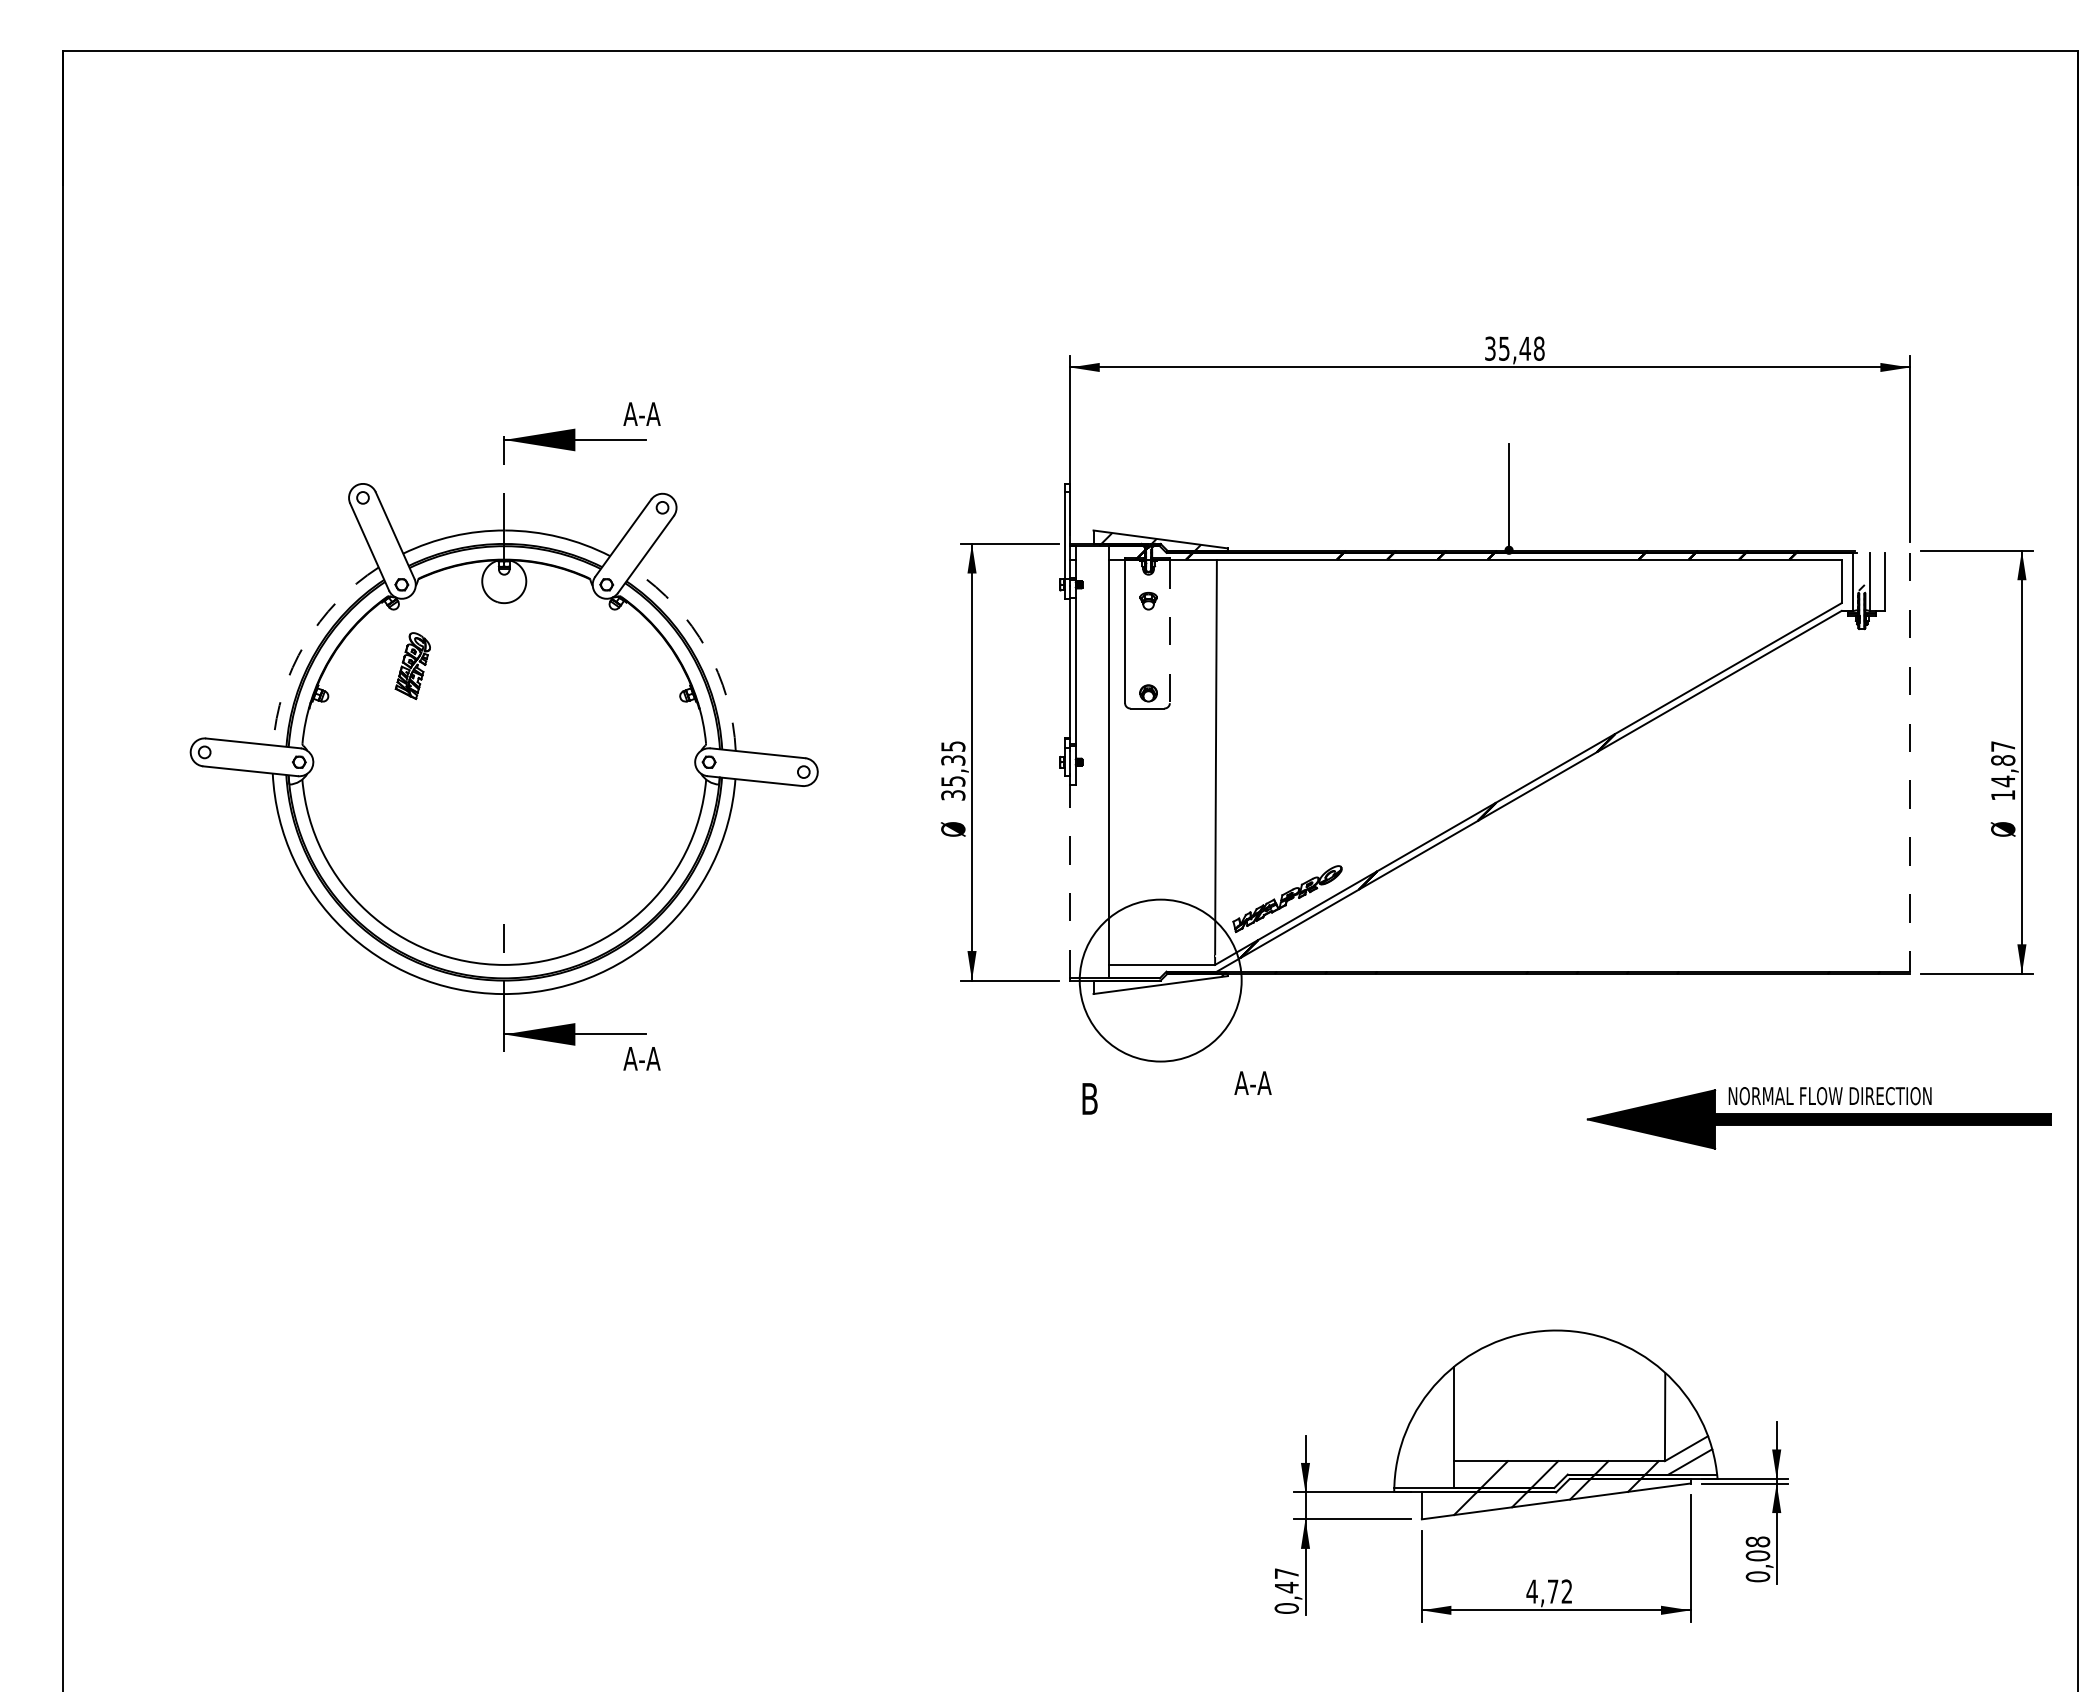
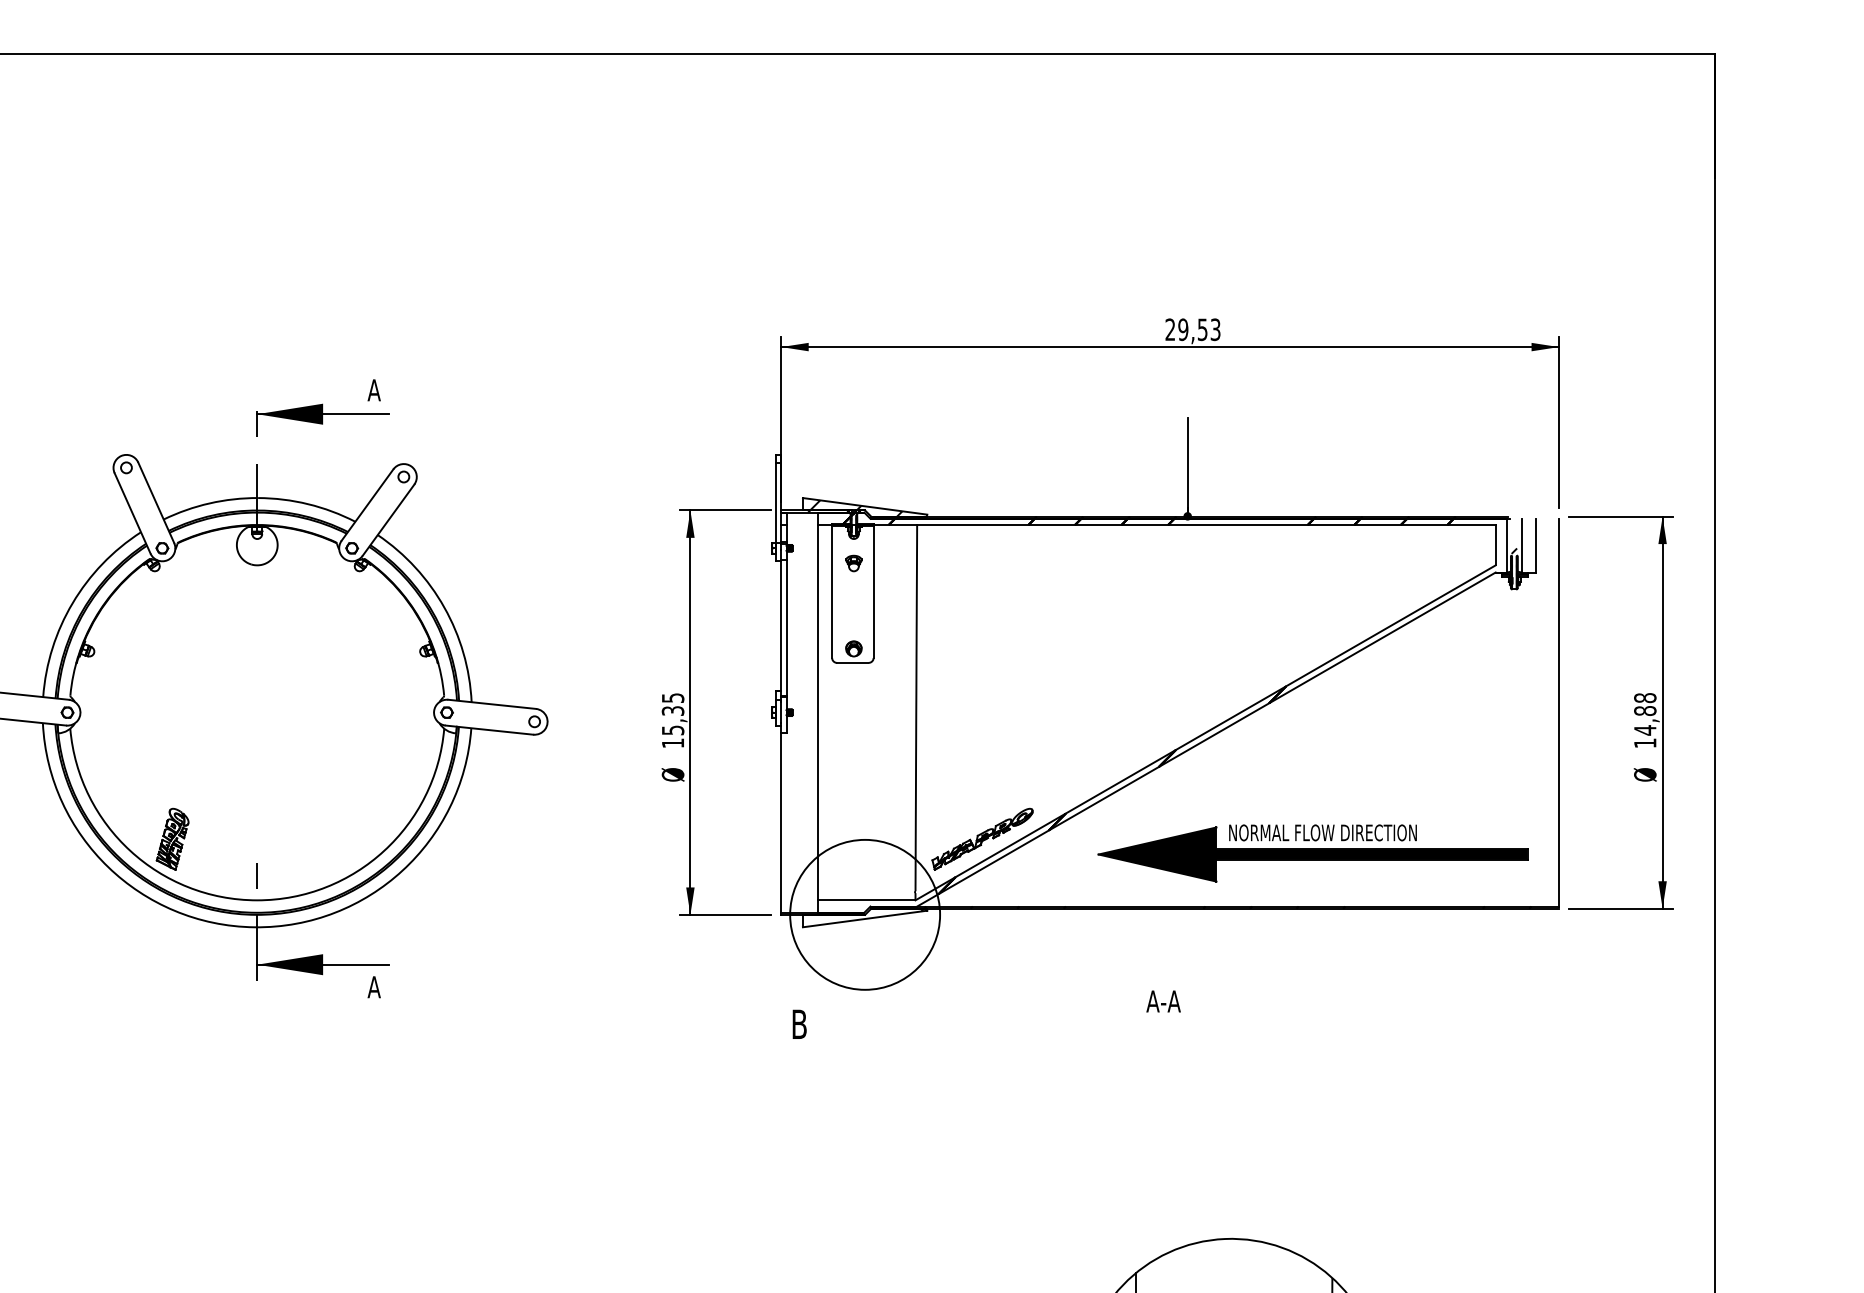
text: (1514, 348) -> (1192, 329), 35,48 -> 29,53
text: (649, 413) -> (391, 389), A-A -> A
line: (1169, 631) -> (873, 591), dashed -> solid
arc: (304, 644) -> (72, 603), dashed -> solid
arc: (706, 648) -> (444, 607), dashed -> solid
part: (412, 666) -> (172, 839), moved
text: (2003, 746) -> (1645, 698), 14,87 -> 14,88
line: (1909, 762) -> (1558, 712), dashed -> solid
text: (953, 795) -> (673, 743), 35,35 -> 15,35
line: (1070, 881) -> (781, 823), dashed -> solid
text: (649, 1058) -> (391, 986), A-A -> A
text: (1252, 1082) -> (1163, 1000), moved
part: (1818, 1118) -> (1312, 853), moved

